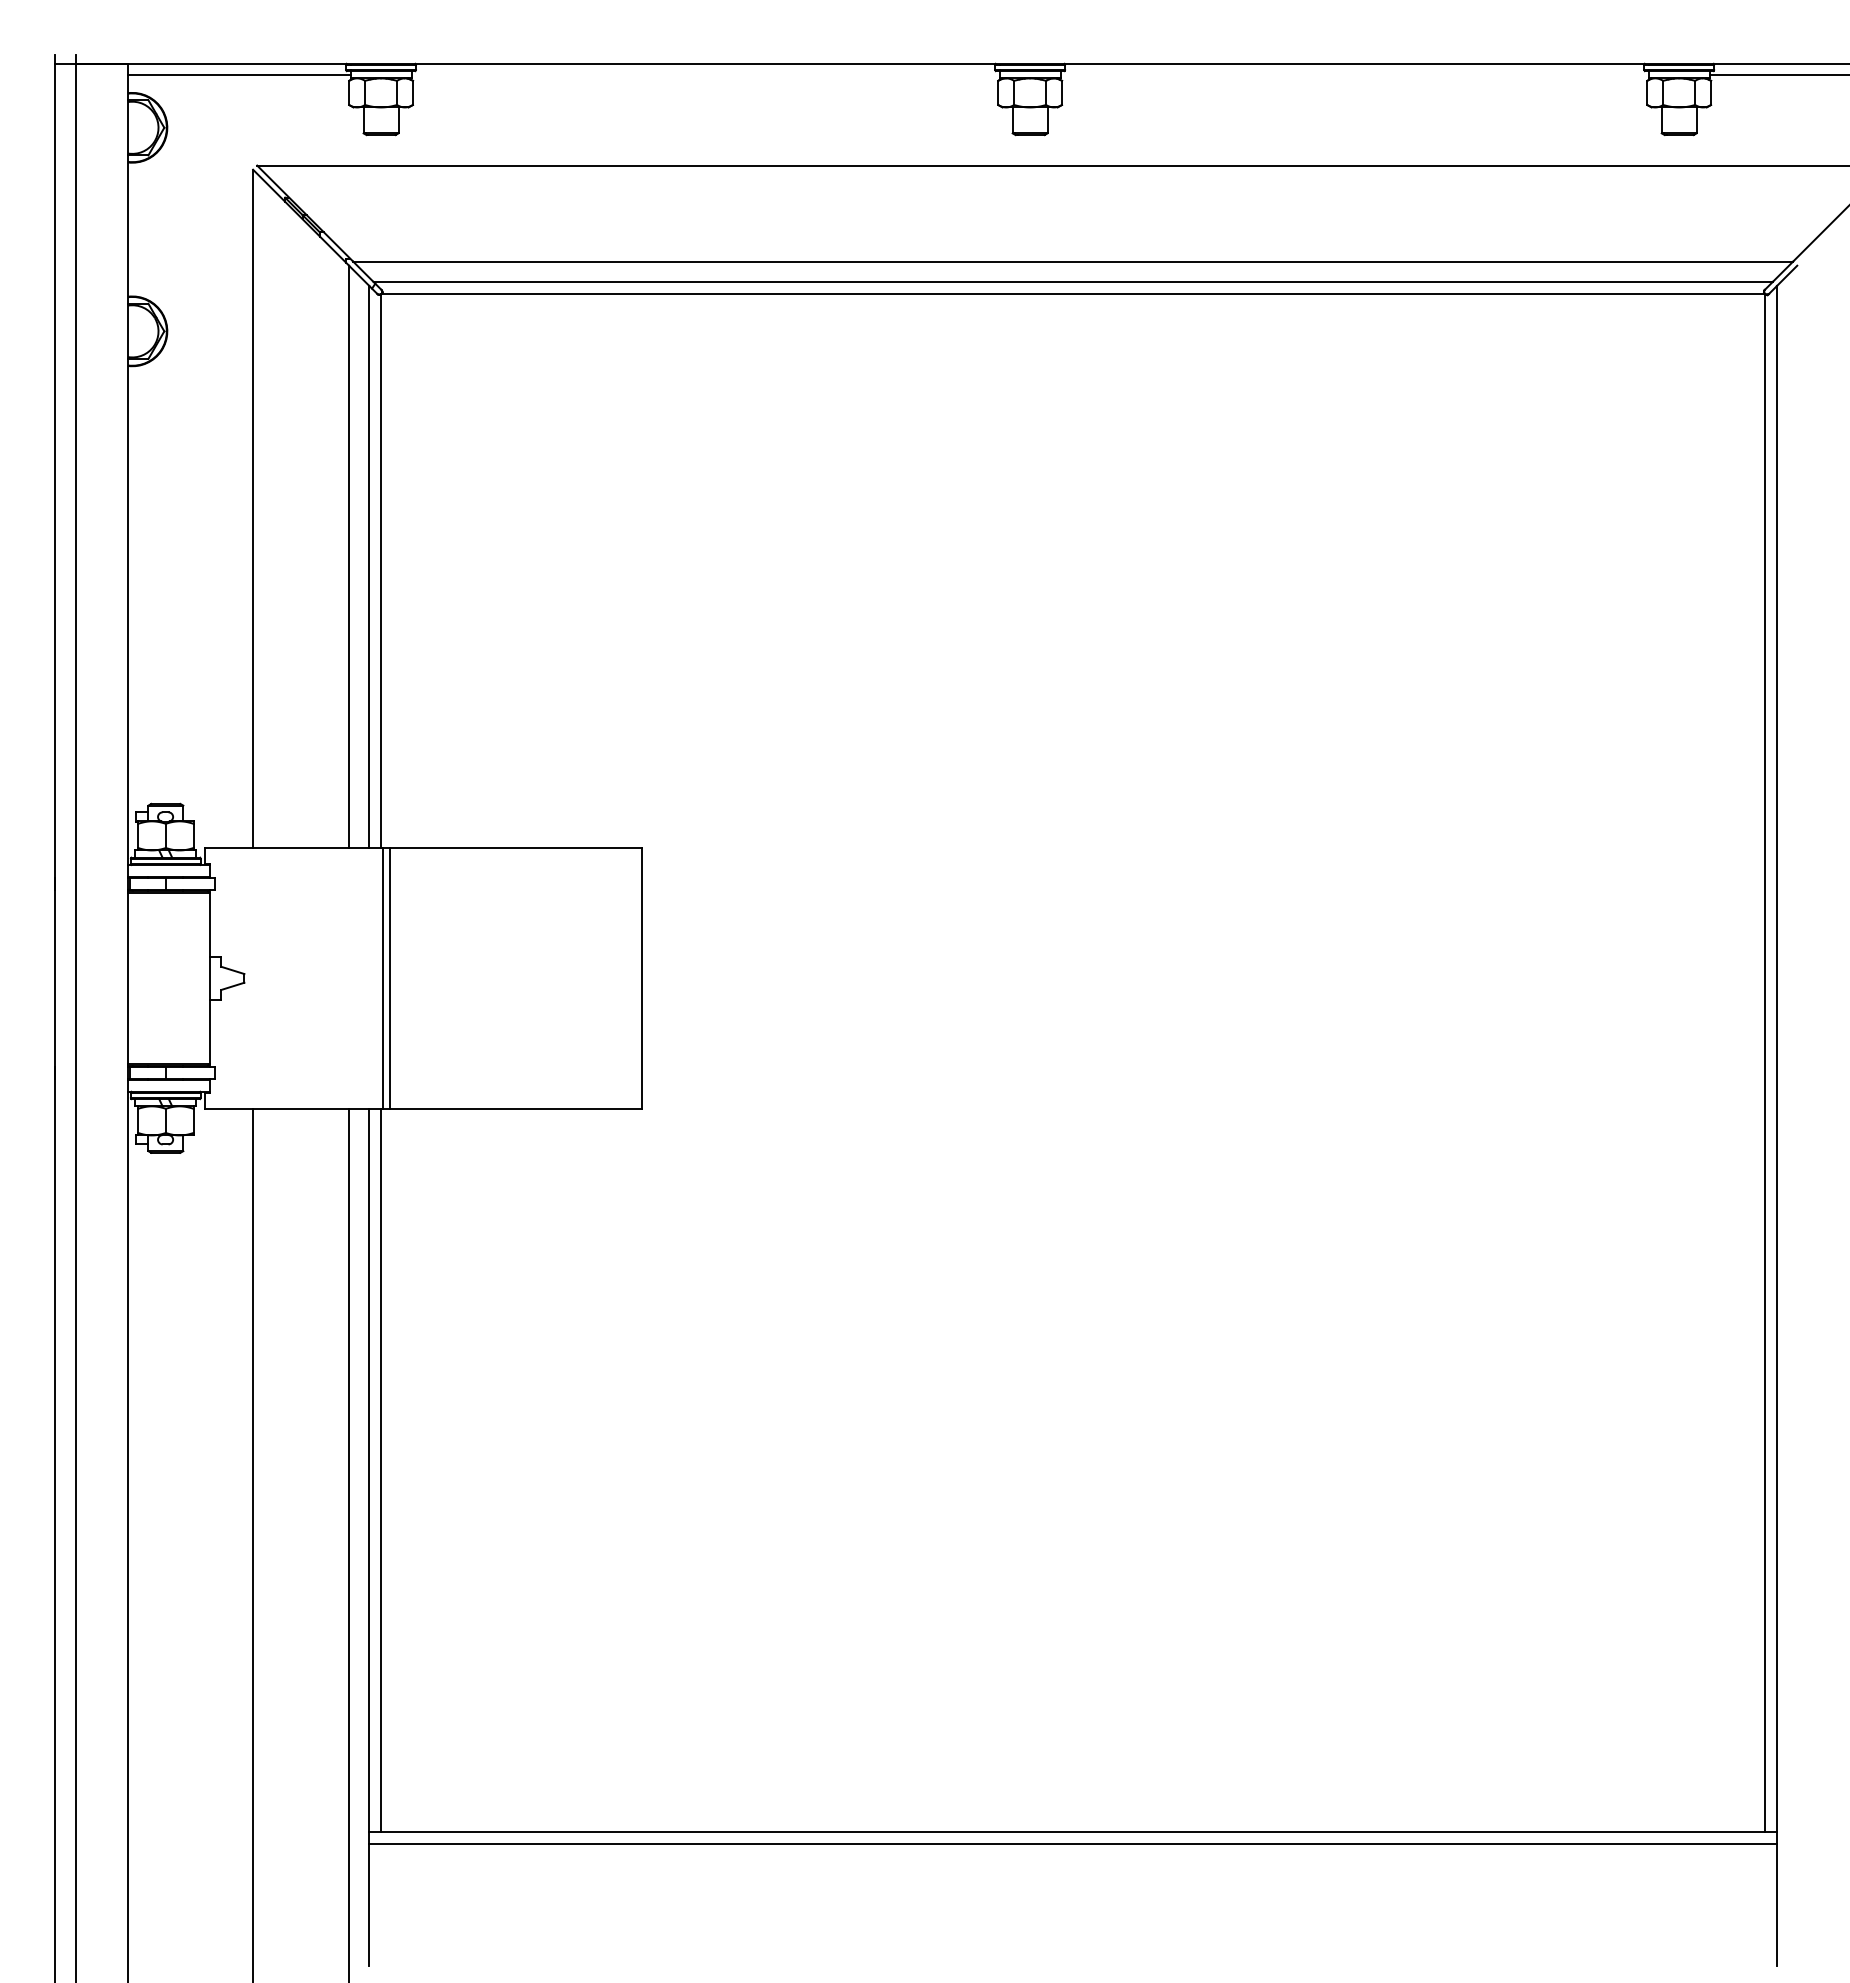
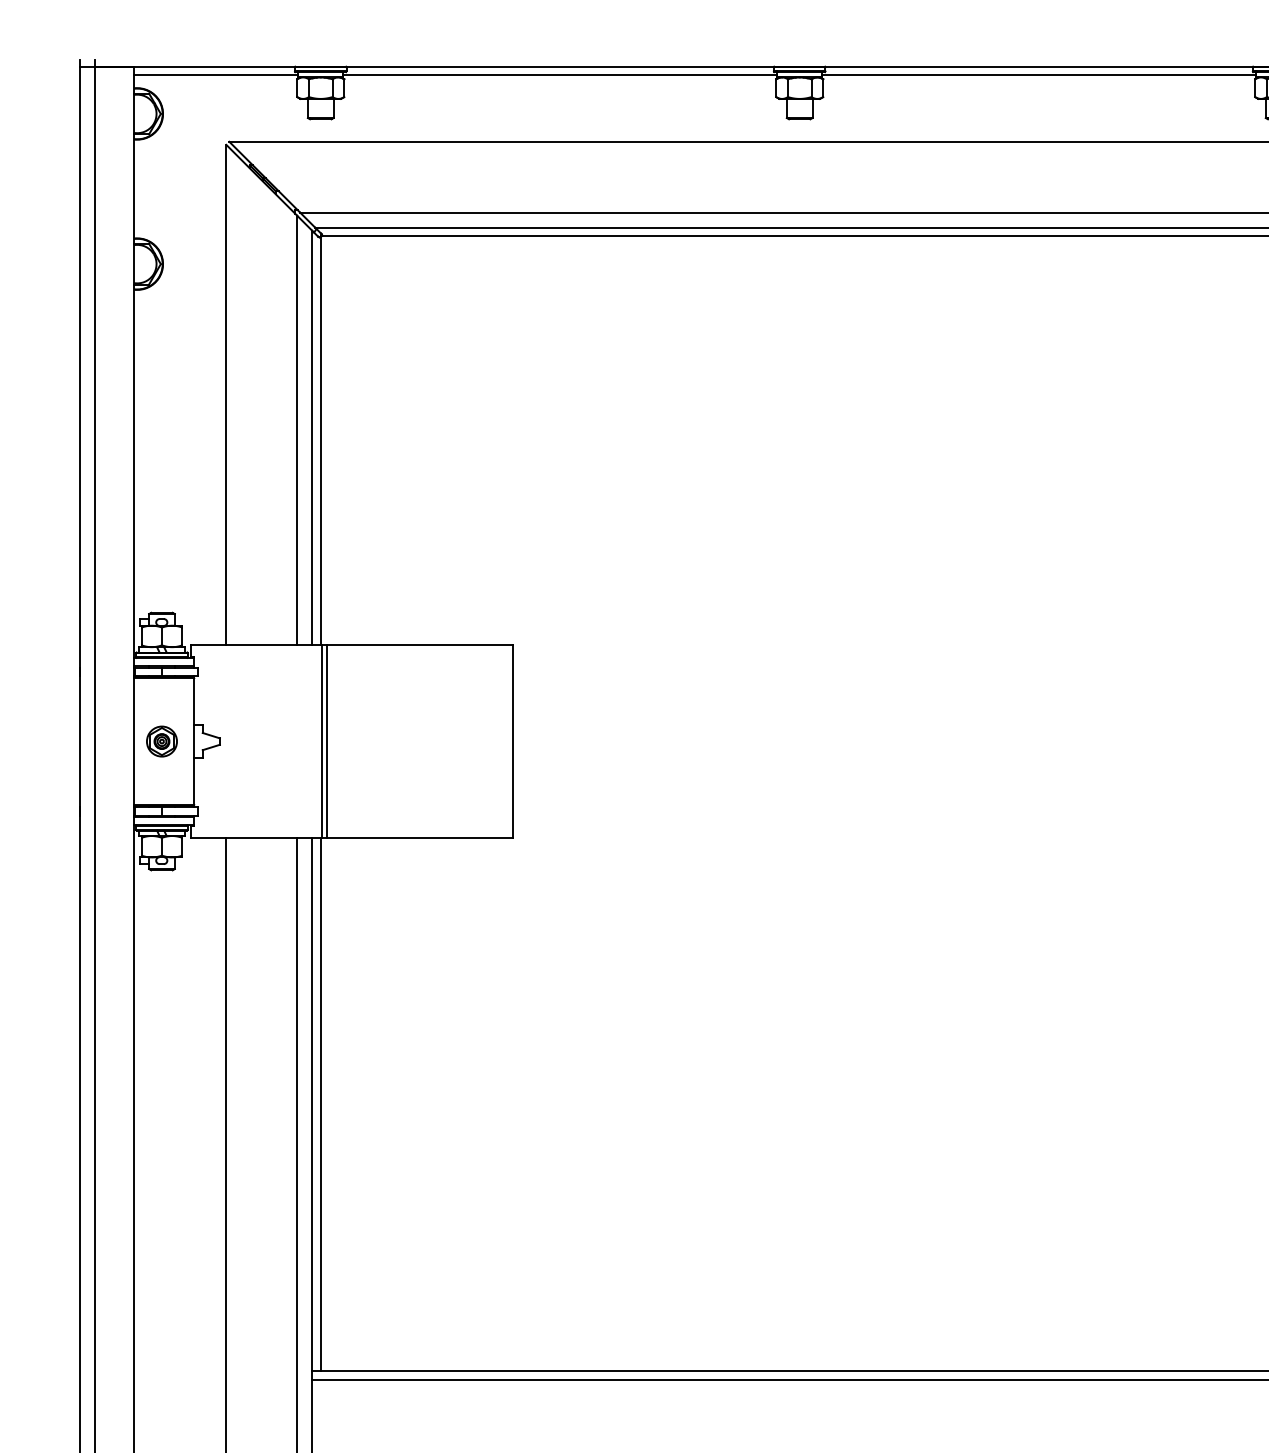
line: (705, 75) -> (560, 75), added
line: (1354, 75) -> (1039, 75), added
part: (165, 978) -> (161, 741), added

